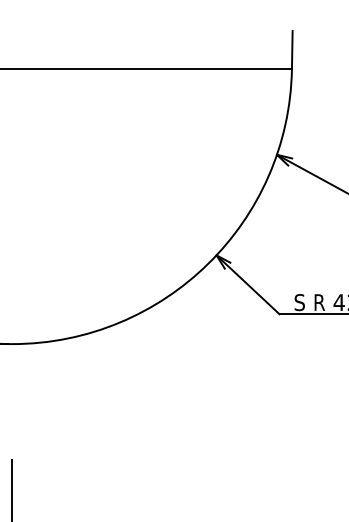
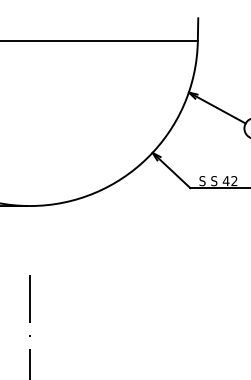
text: (319, 303) -> (214, 181), R -> S

